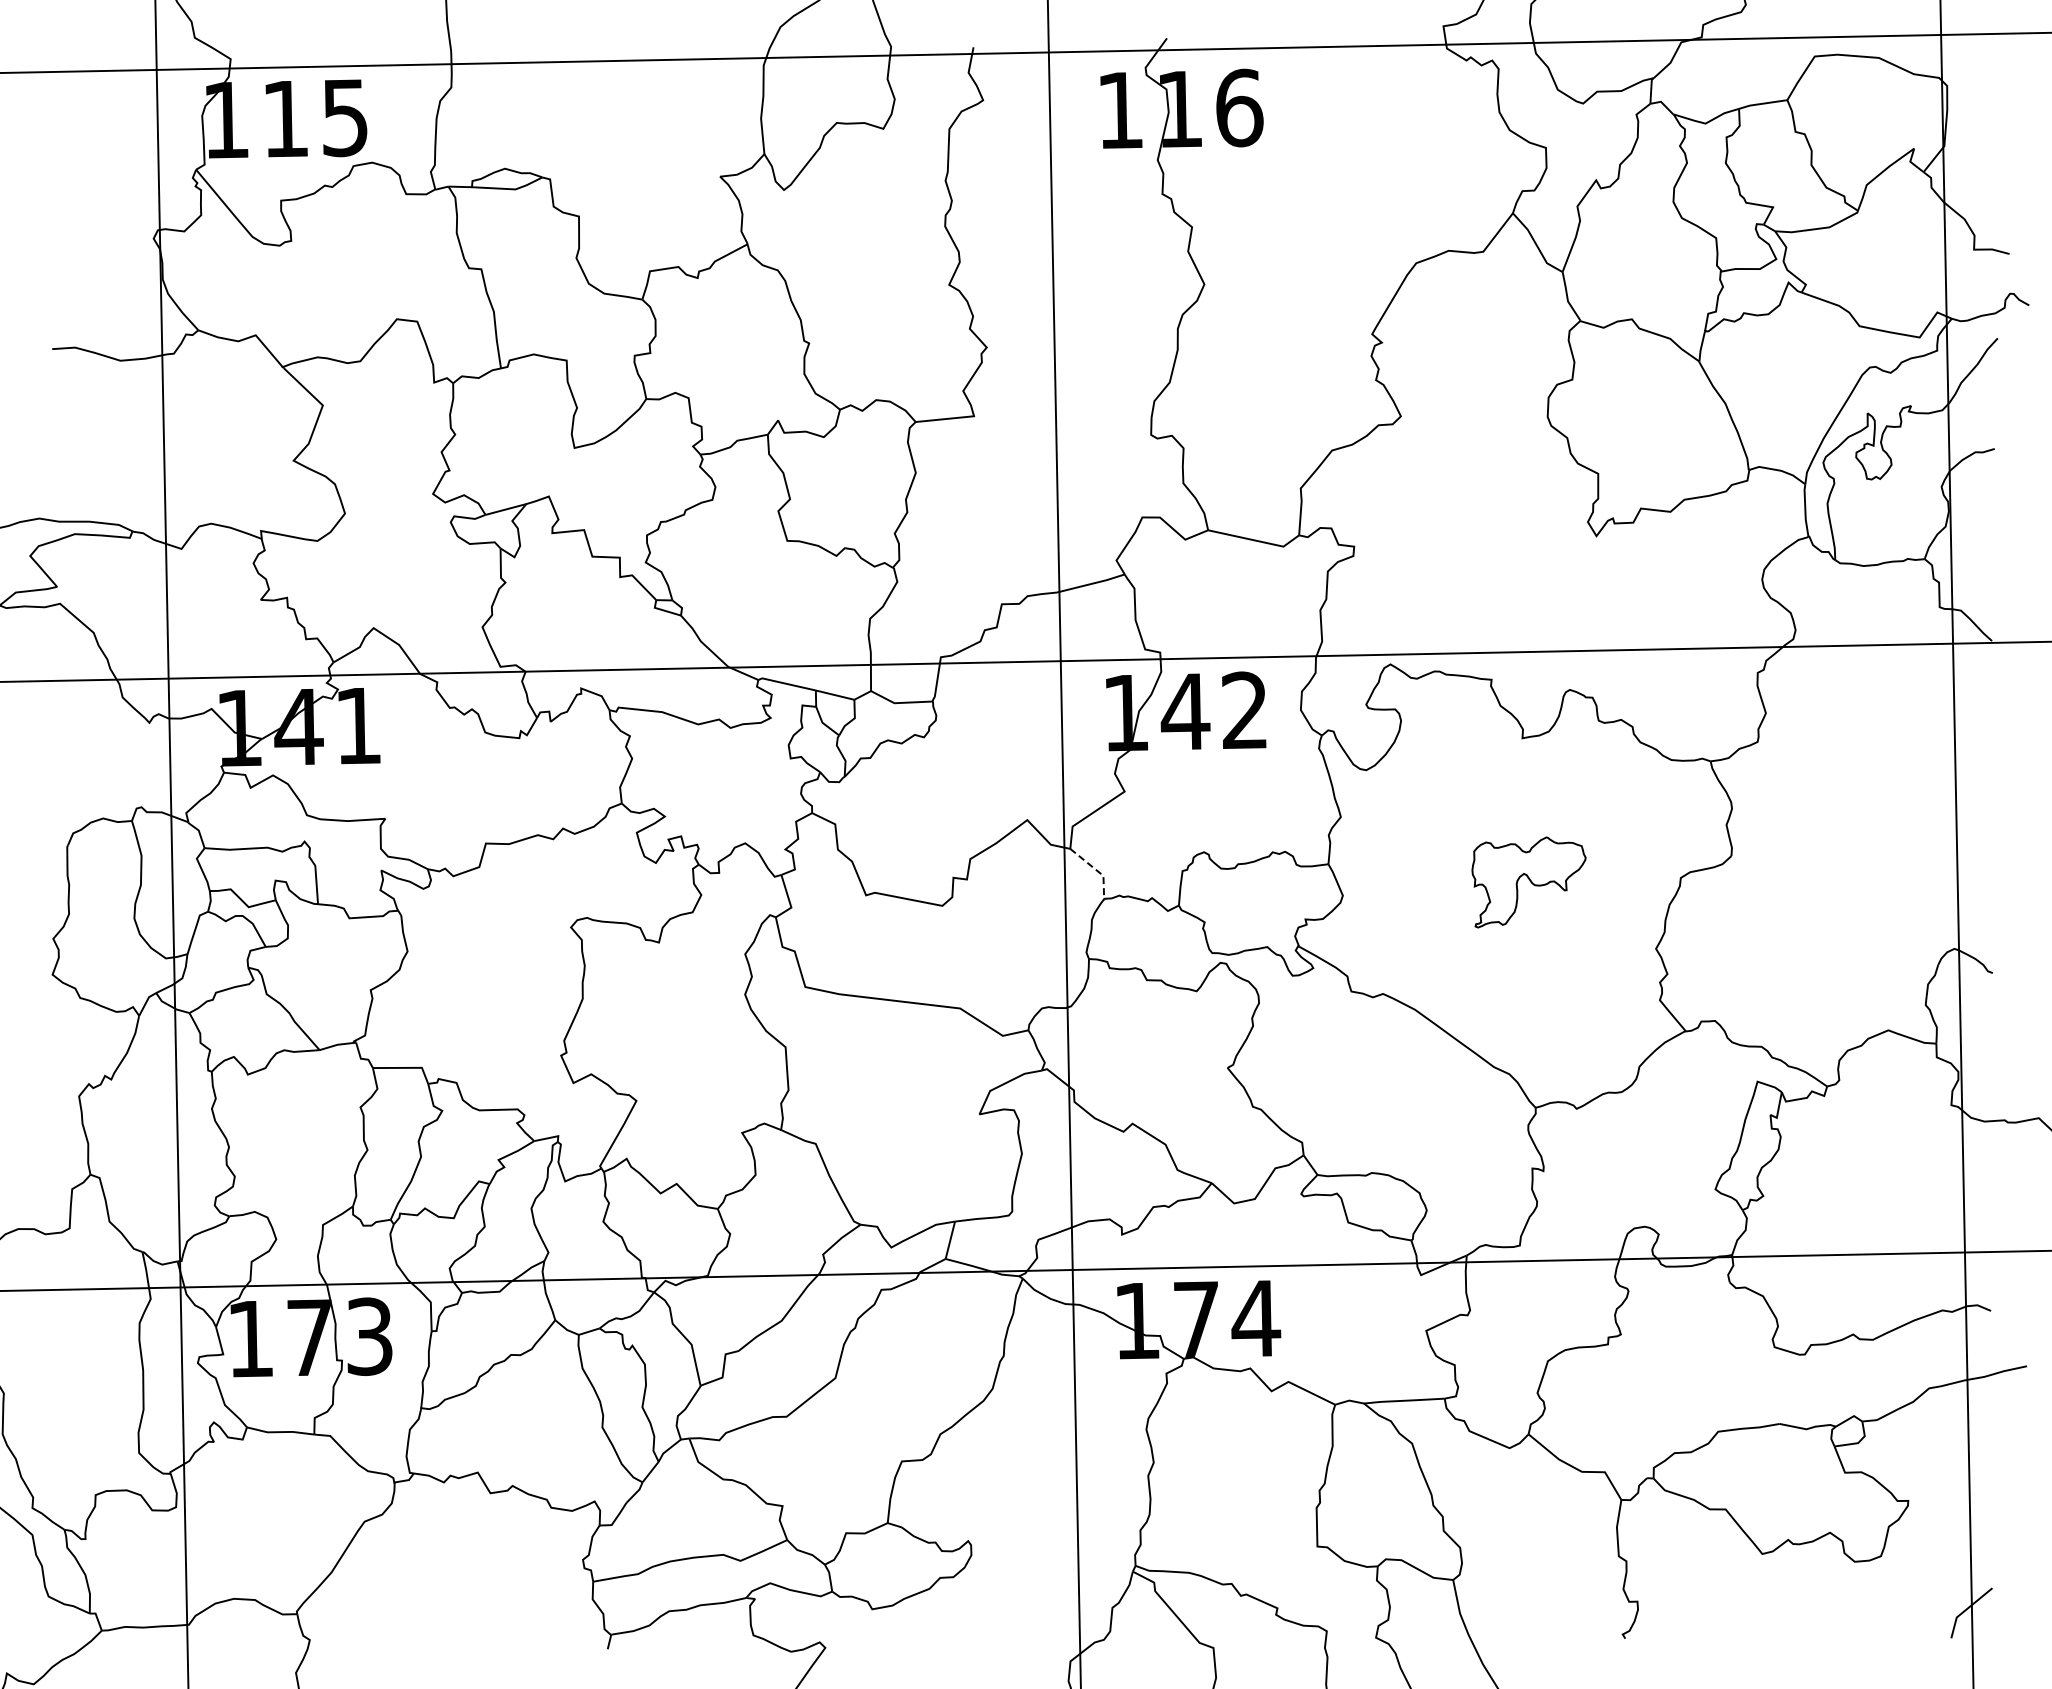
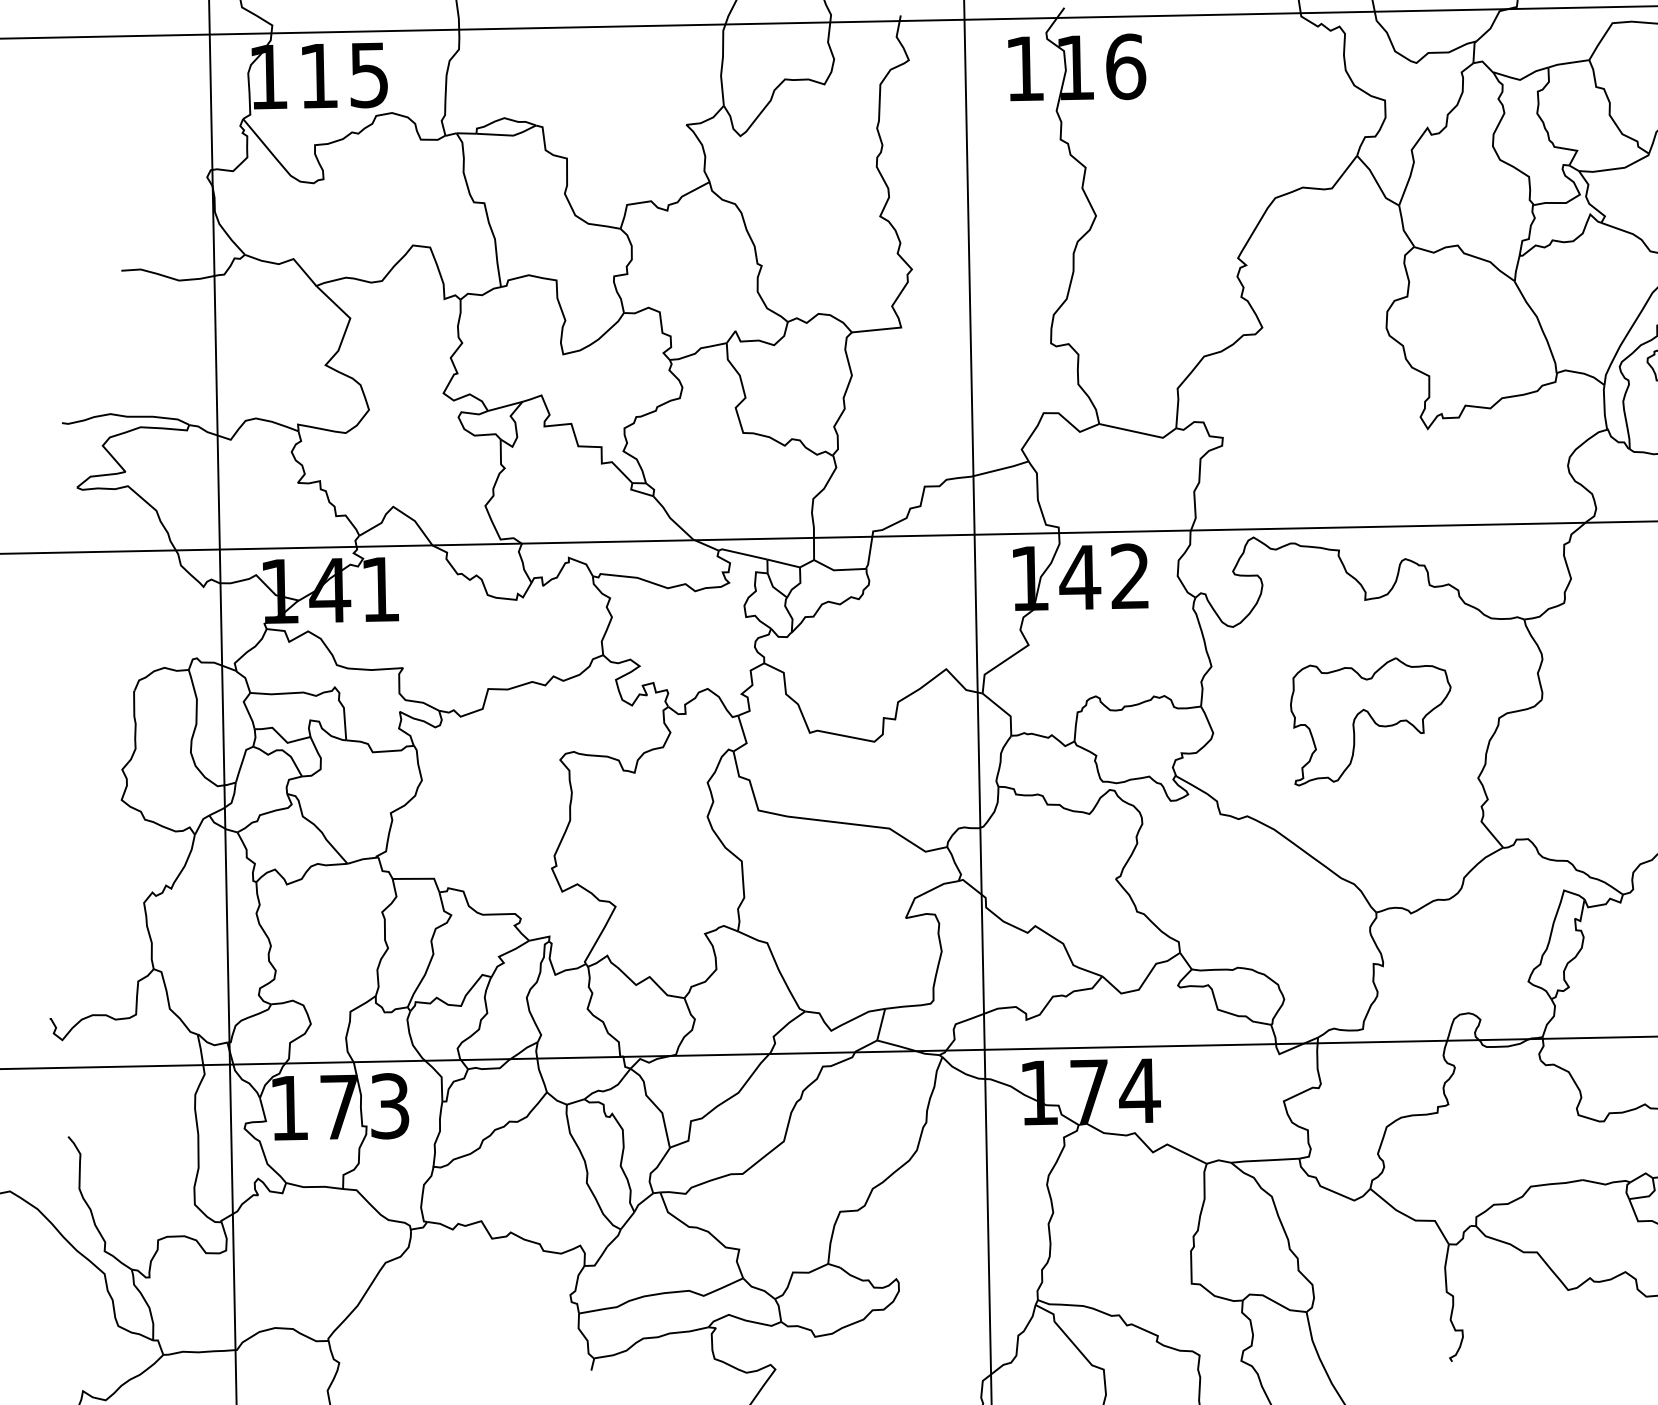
line: (1096, 870) -> (1004, 711), dashed -> solid
part: (1528, 882) -> (1370, 721), size x1.67

